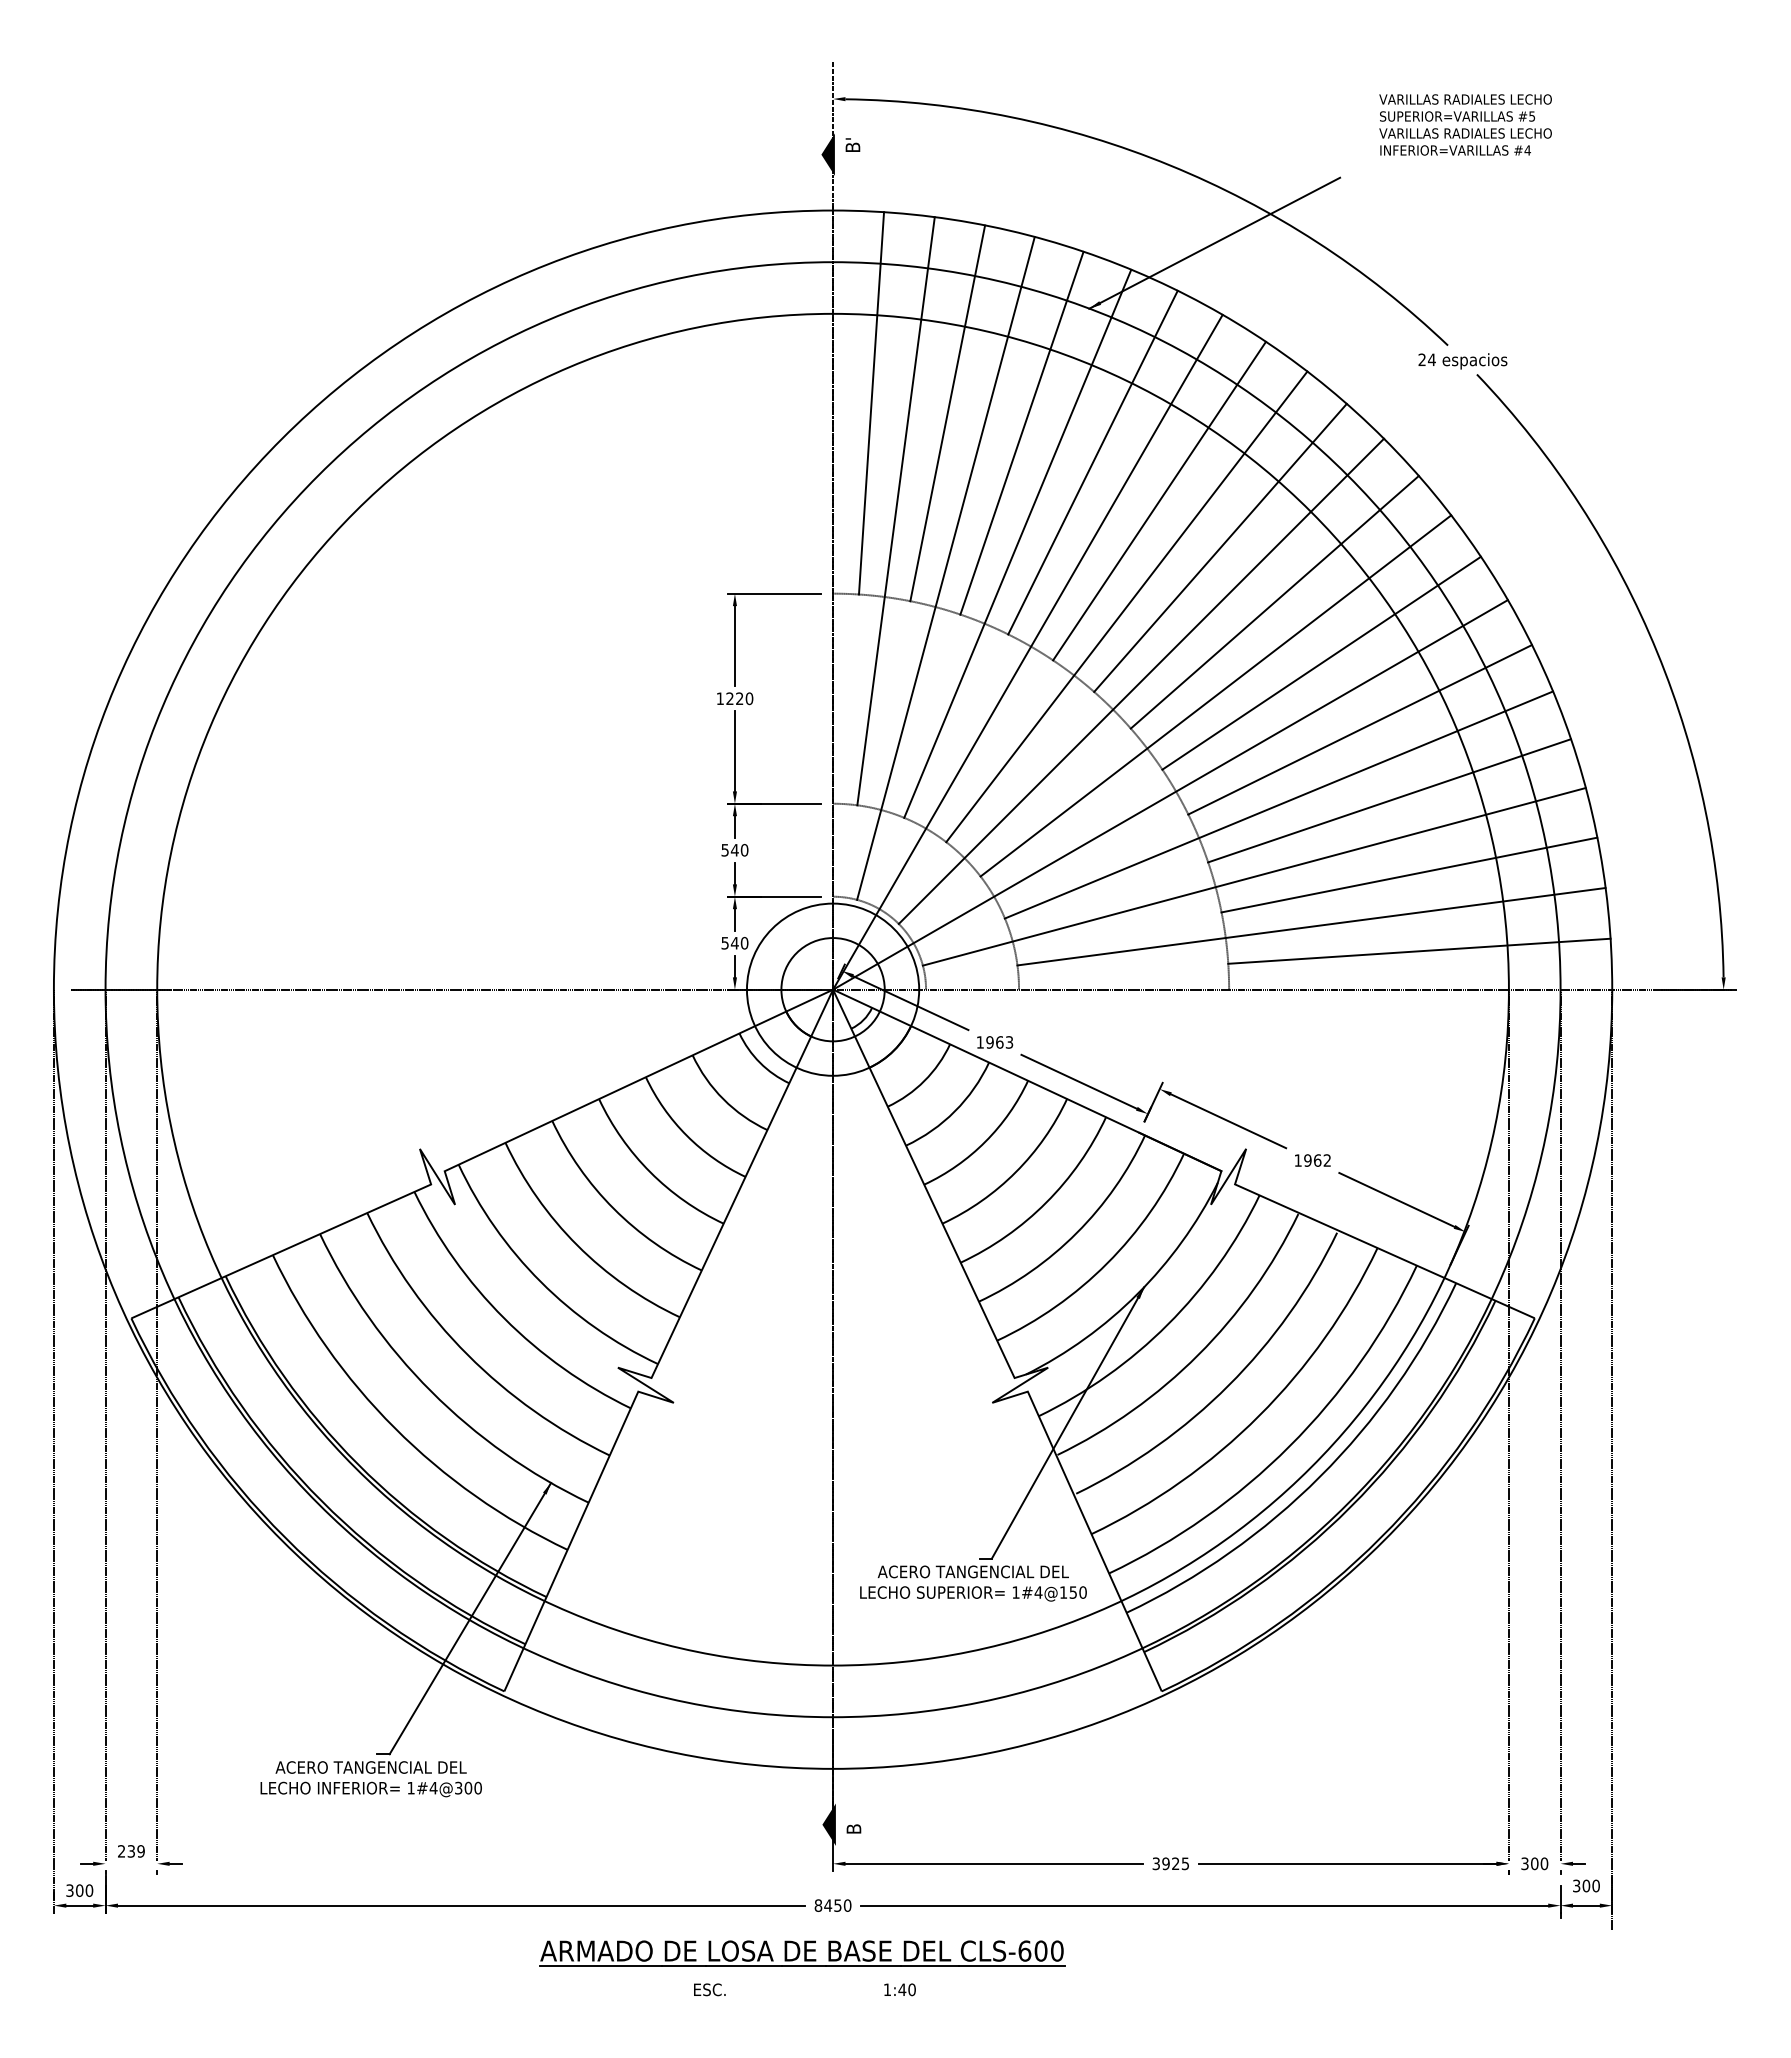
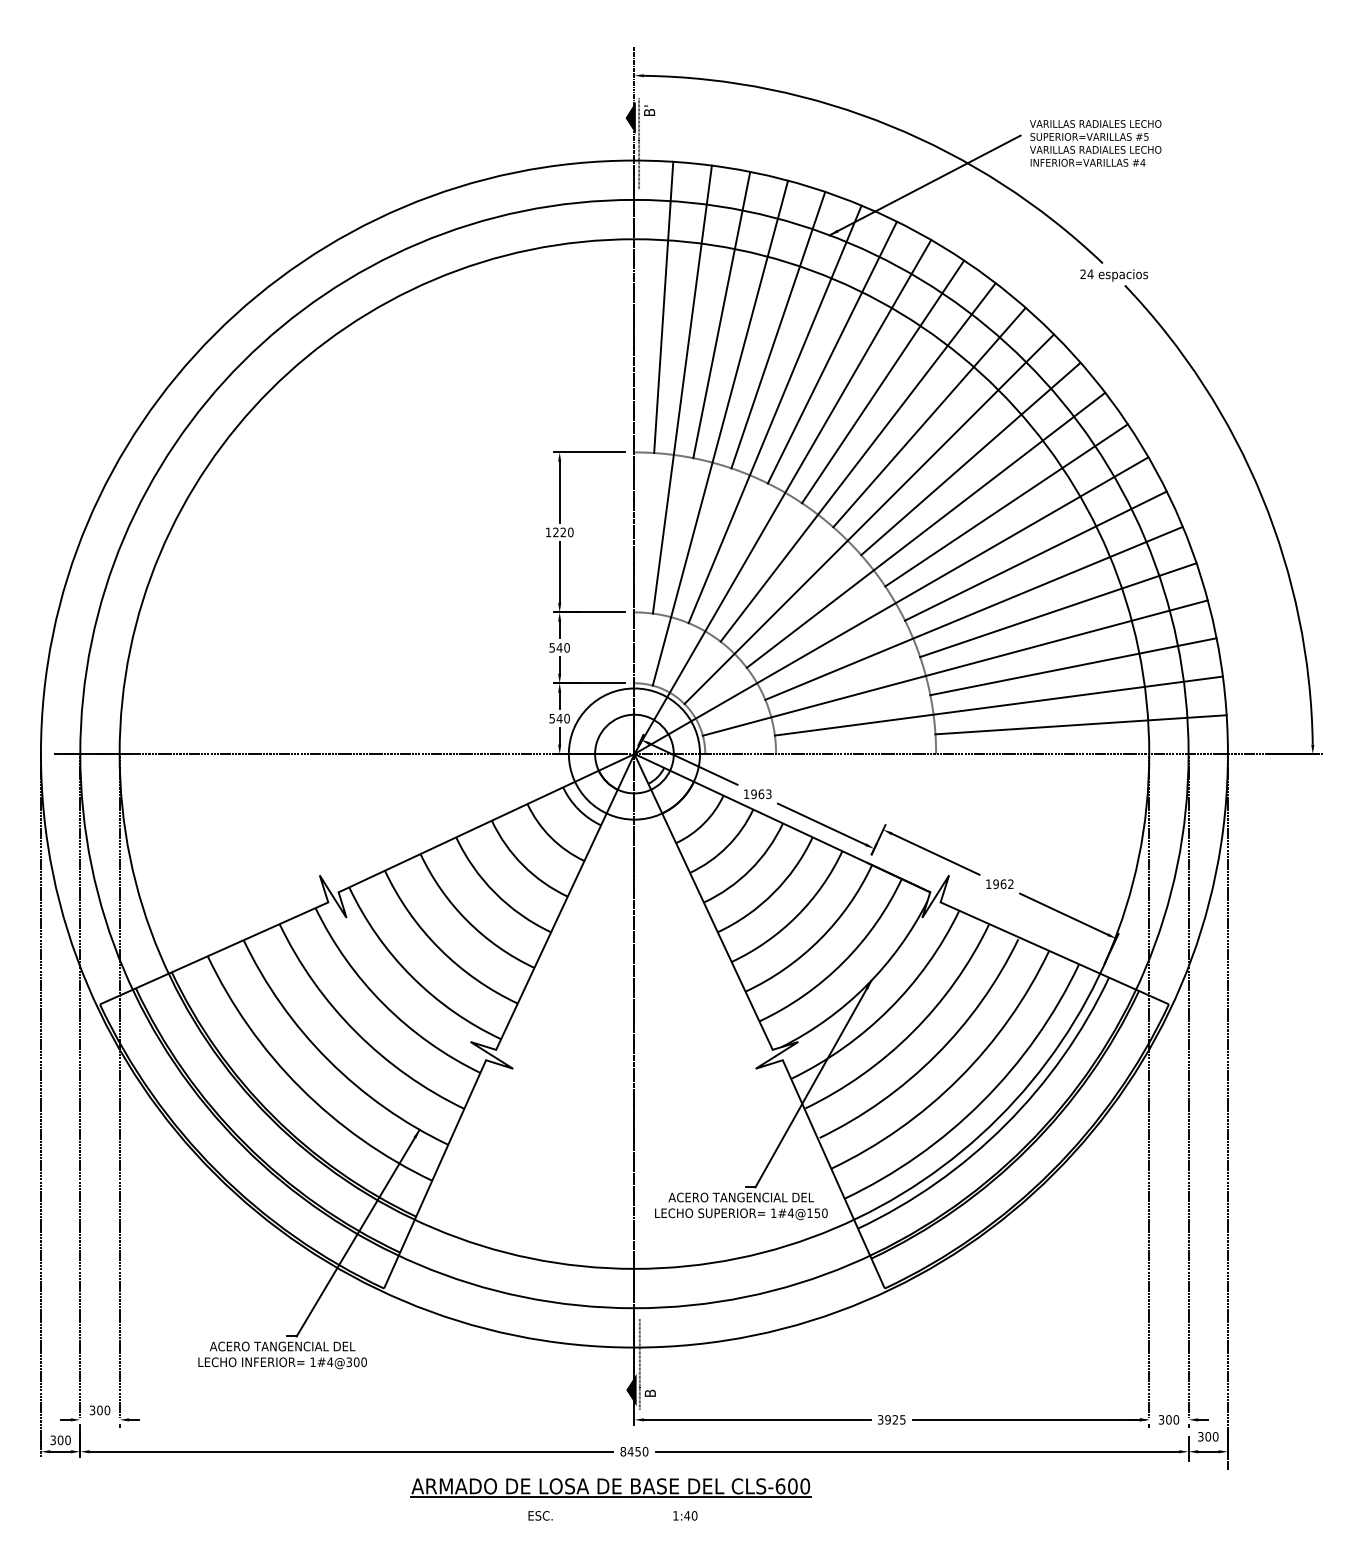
text: (1465, 124) -> (1095, 143), moved
line: (839, 188) -> (639, 143), added
line: (840, 1791) -> (640, 1364), added
text: (131, 1851) -> (100, 1410), 239 -> 300

